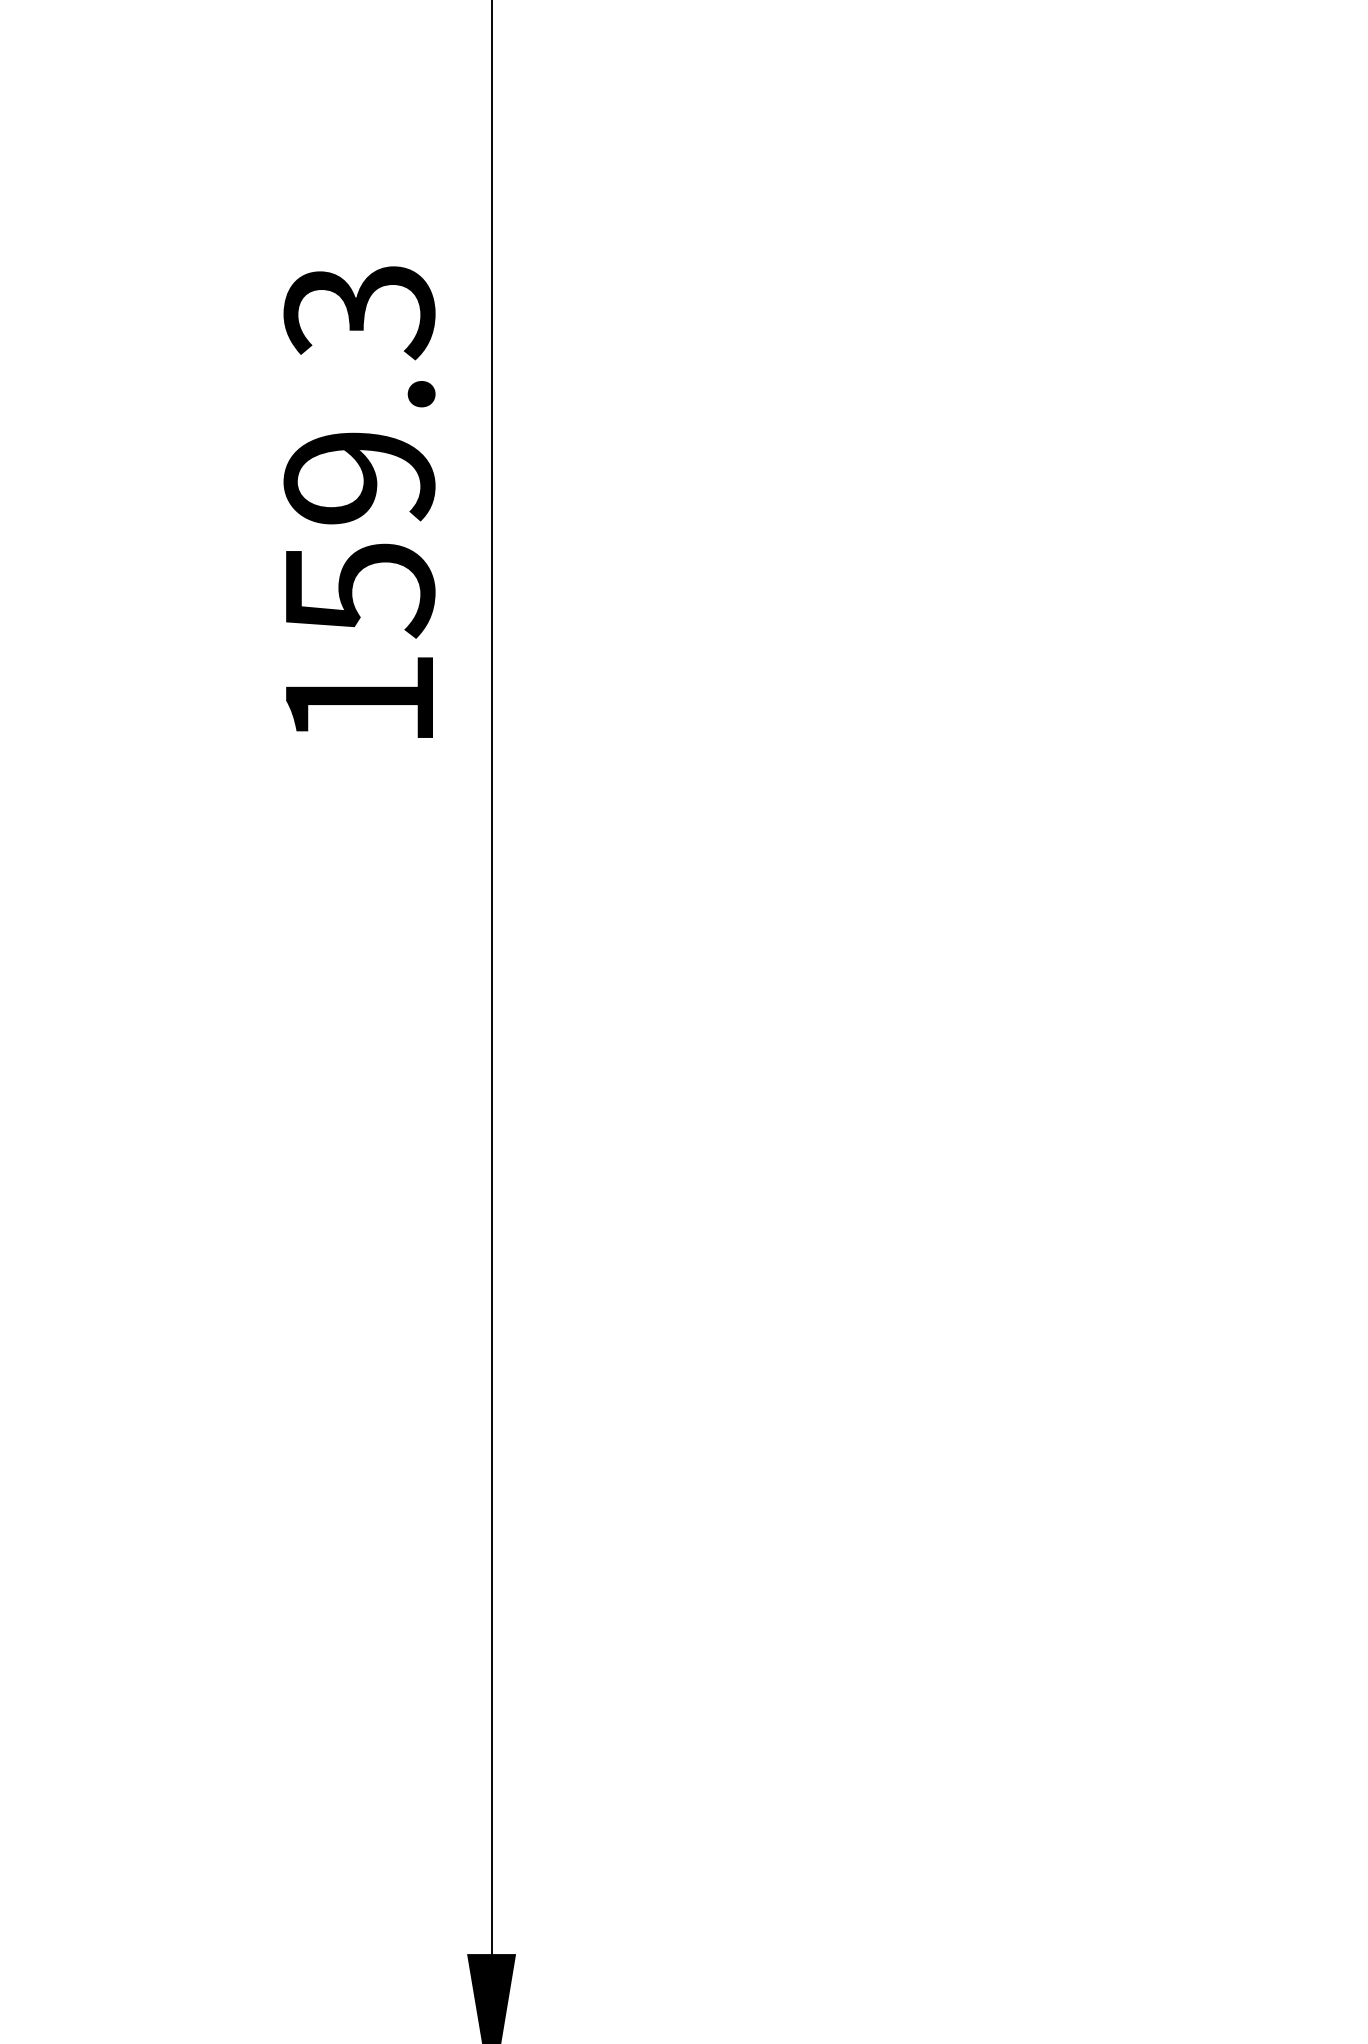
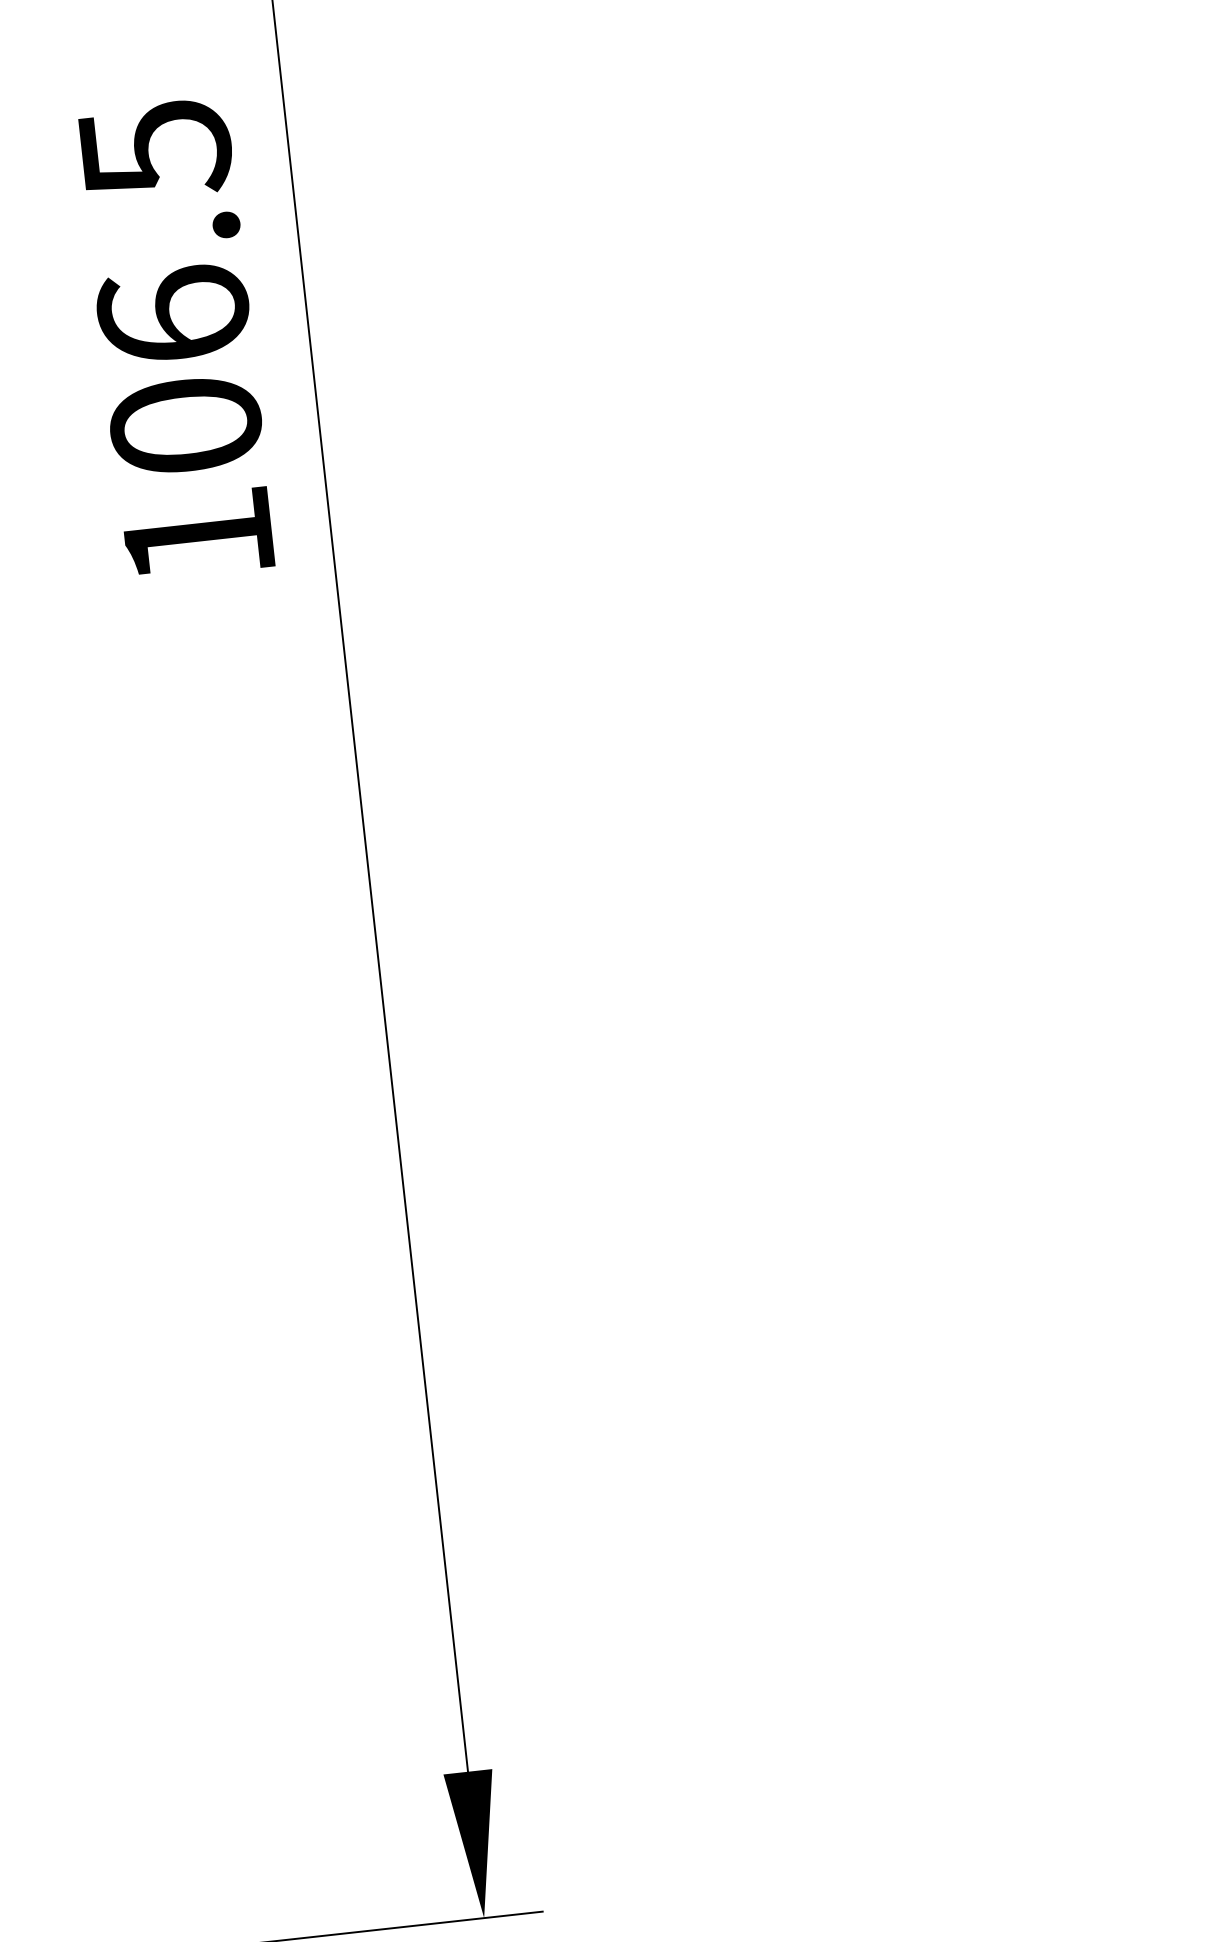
text: (359, 451) -> (170, 288), 159.3 -> 106.5

